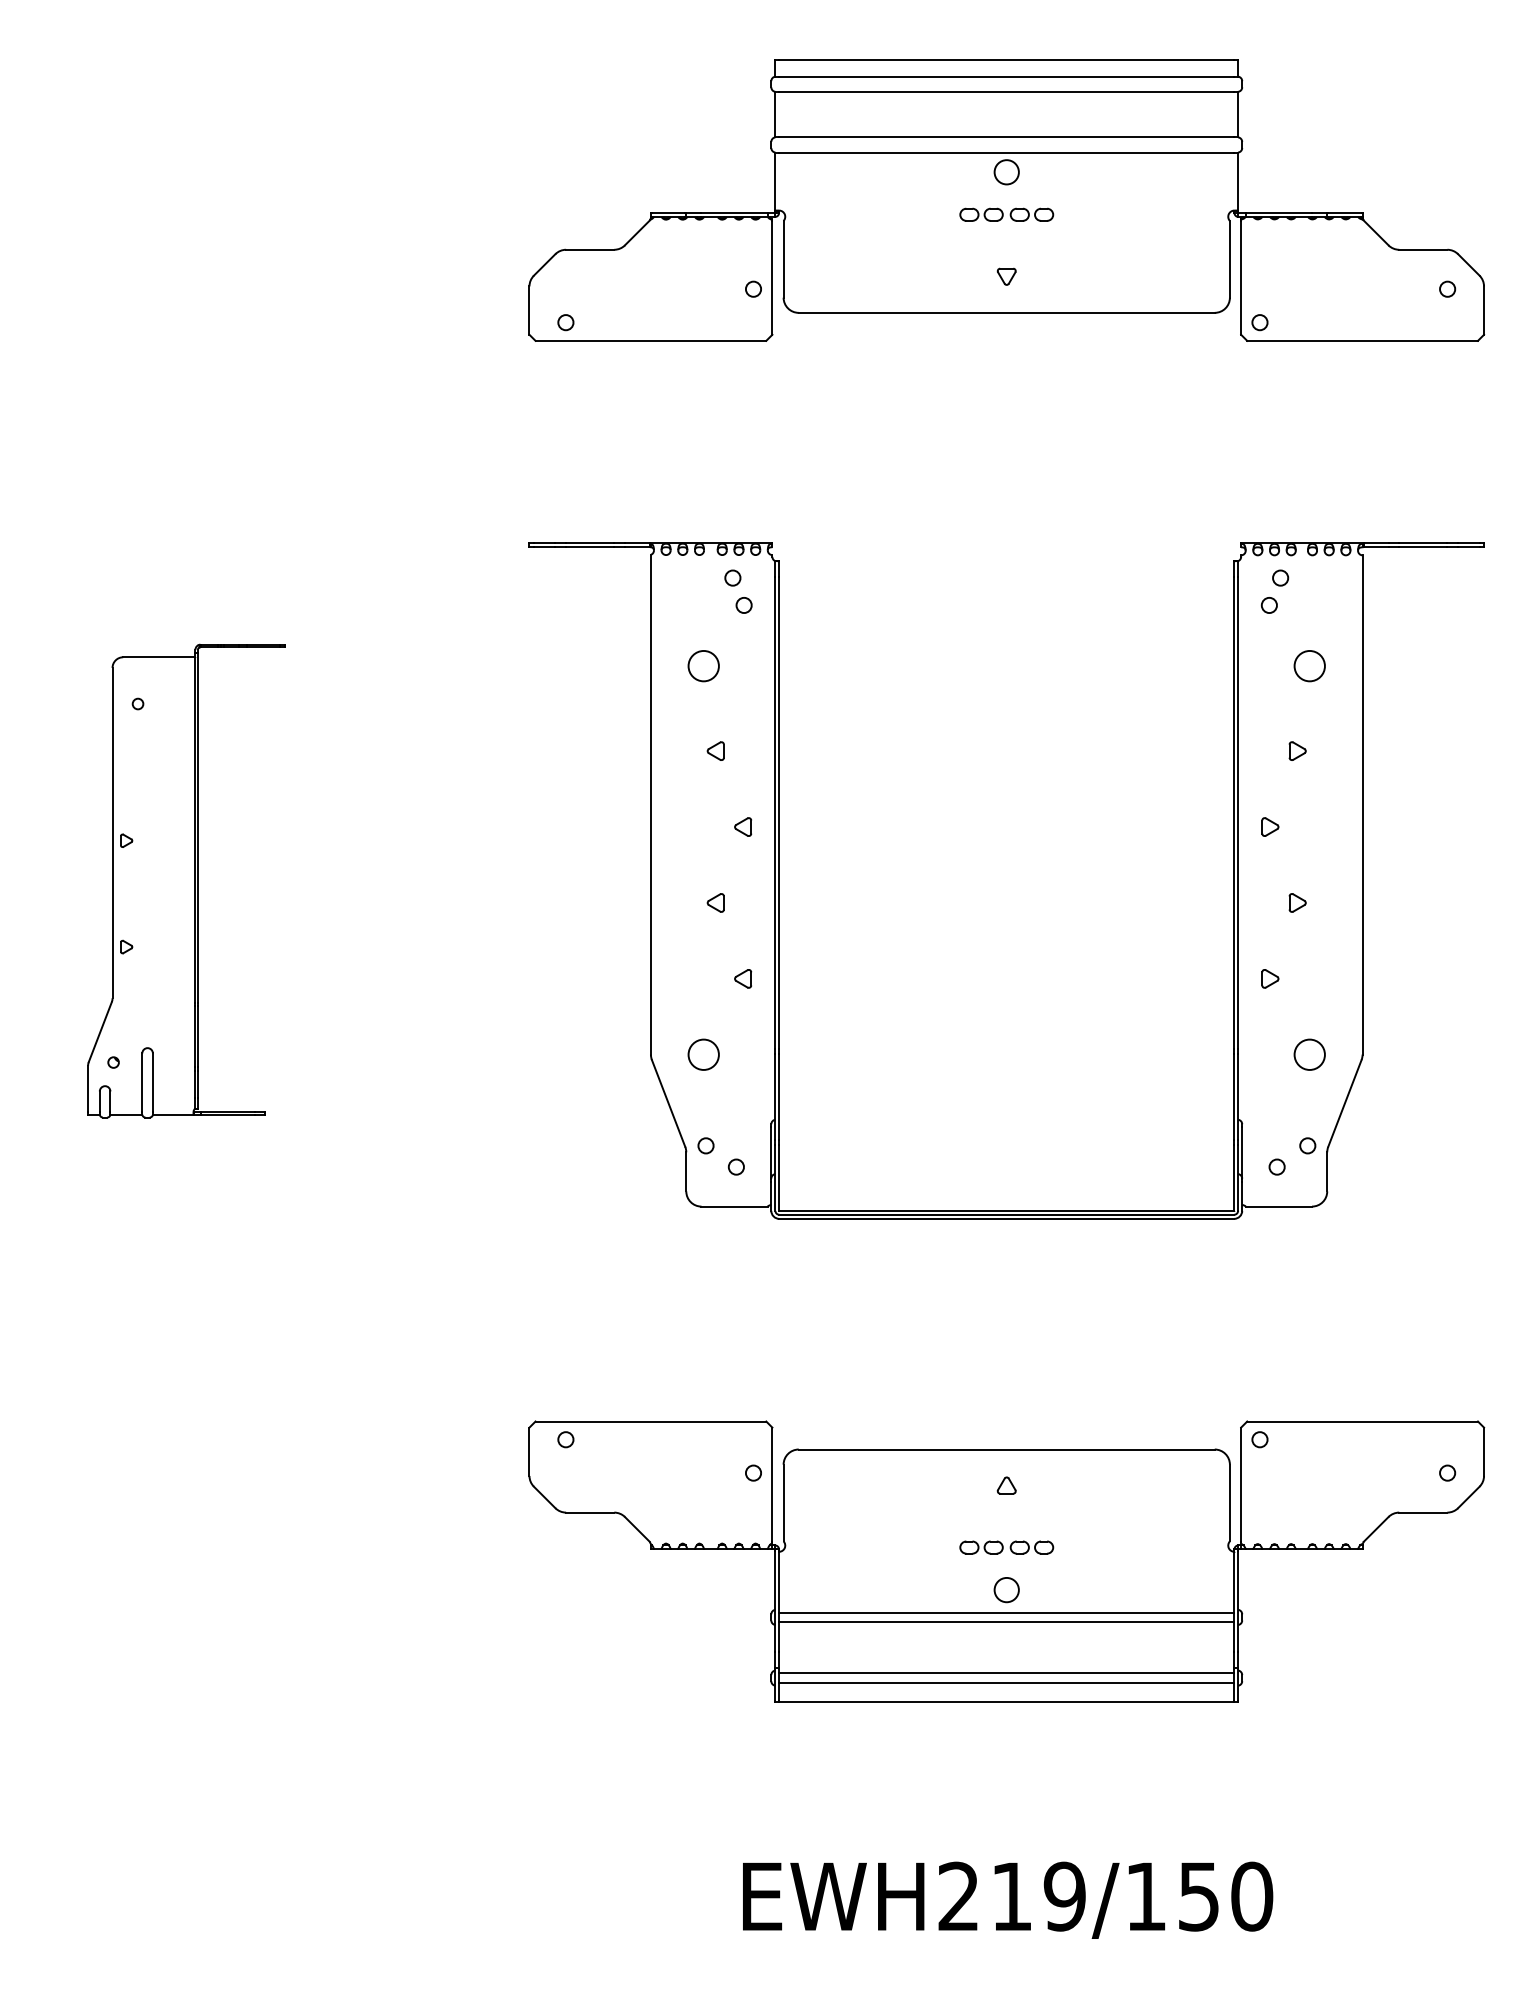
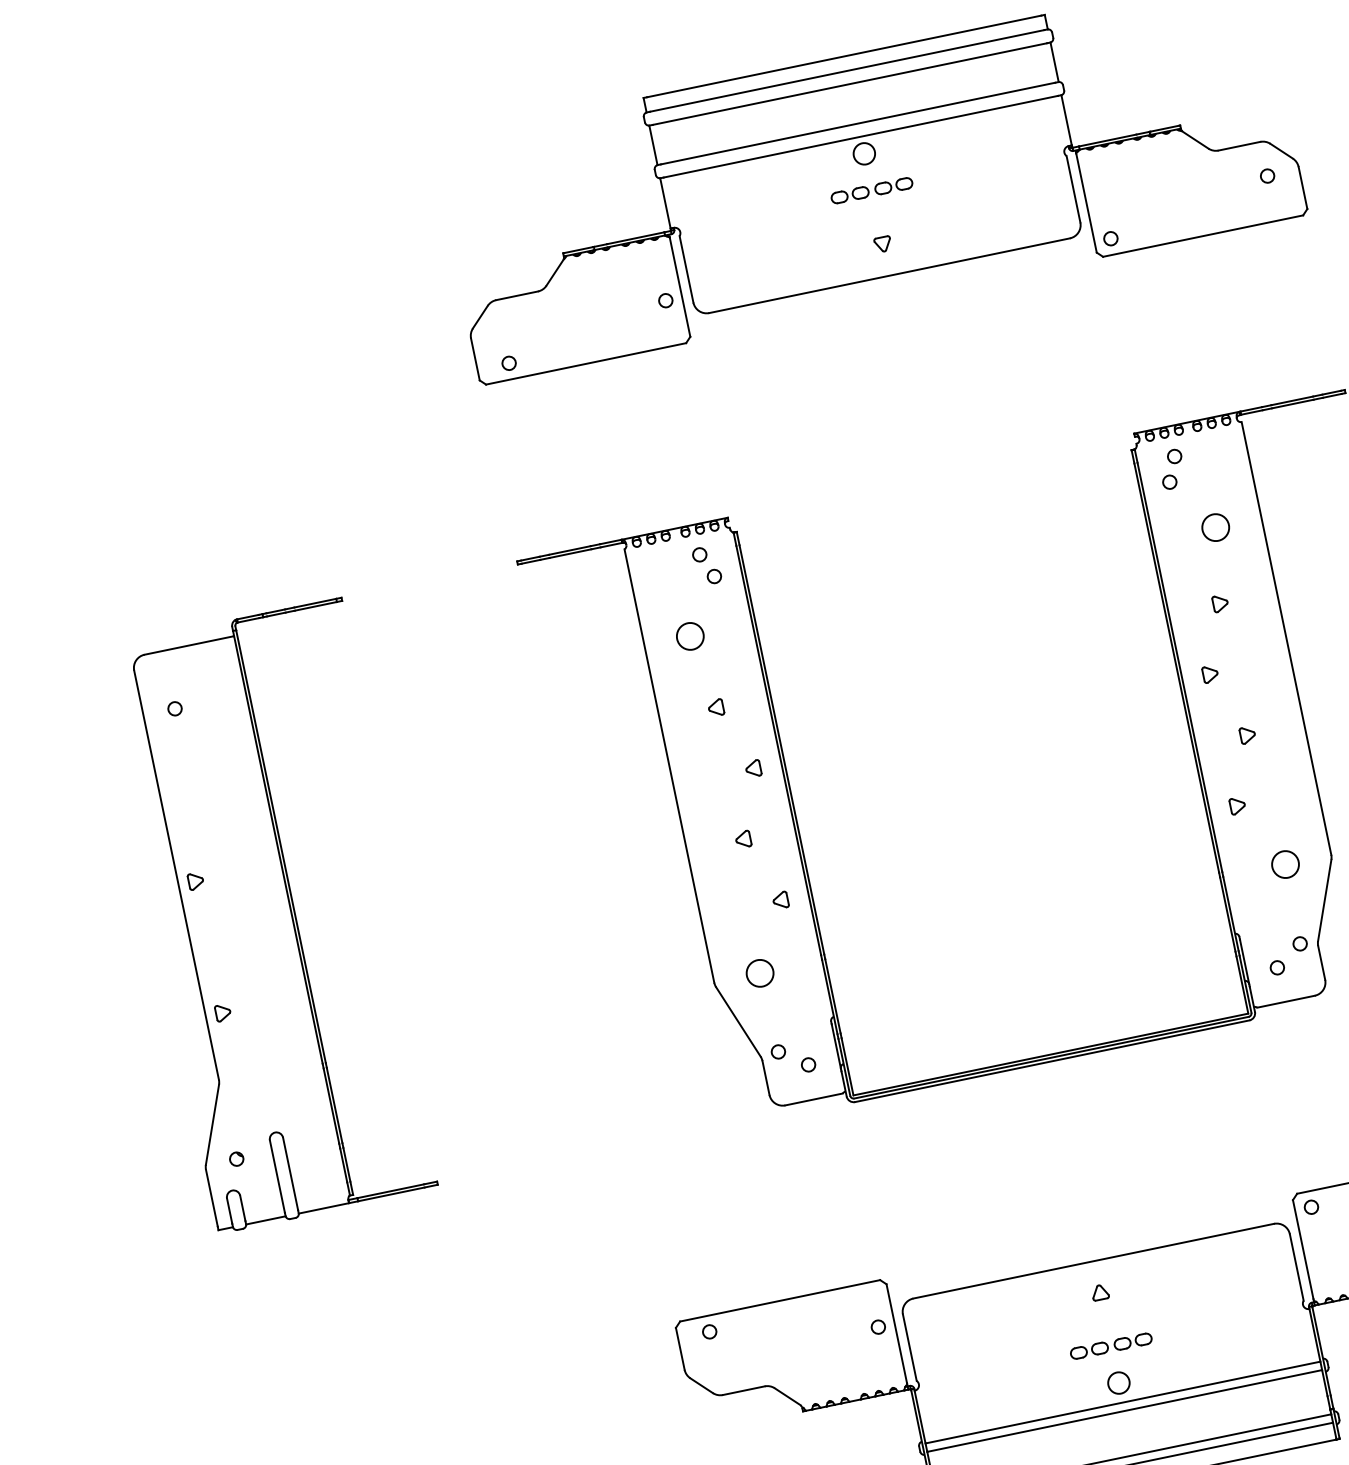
part: (186, 880) -> (280, 915), size x1.43

